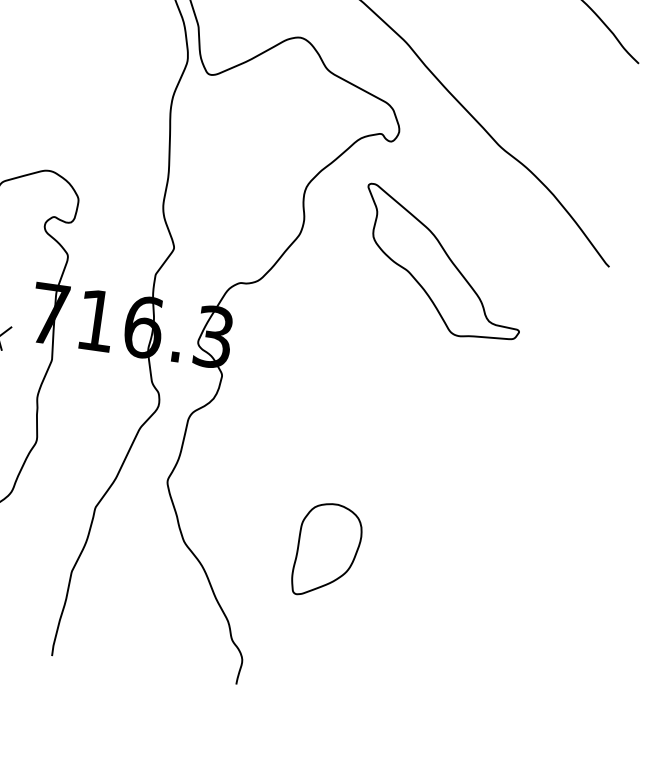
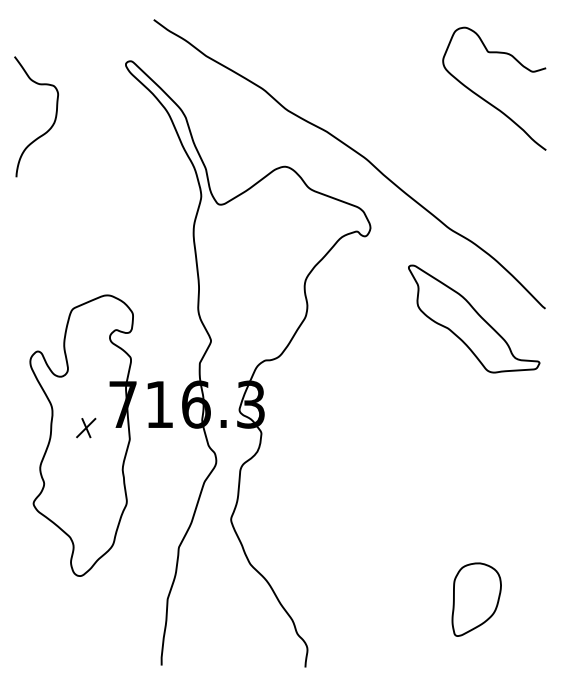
part: (443, 263) -> (474, 318), moved
part: (327, 550) -> (476, 599), moved

